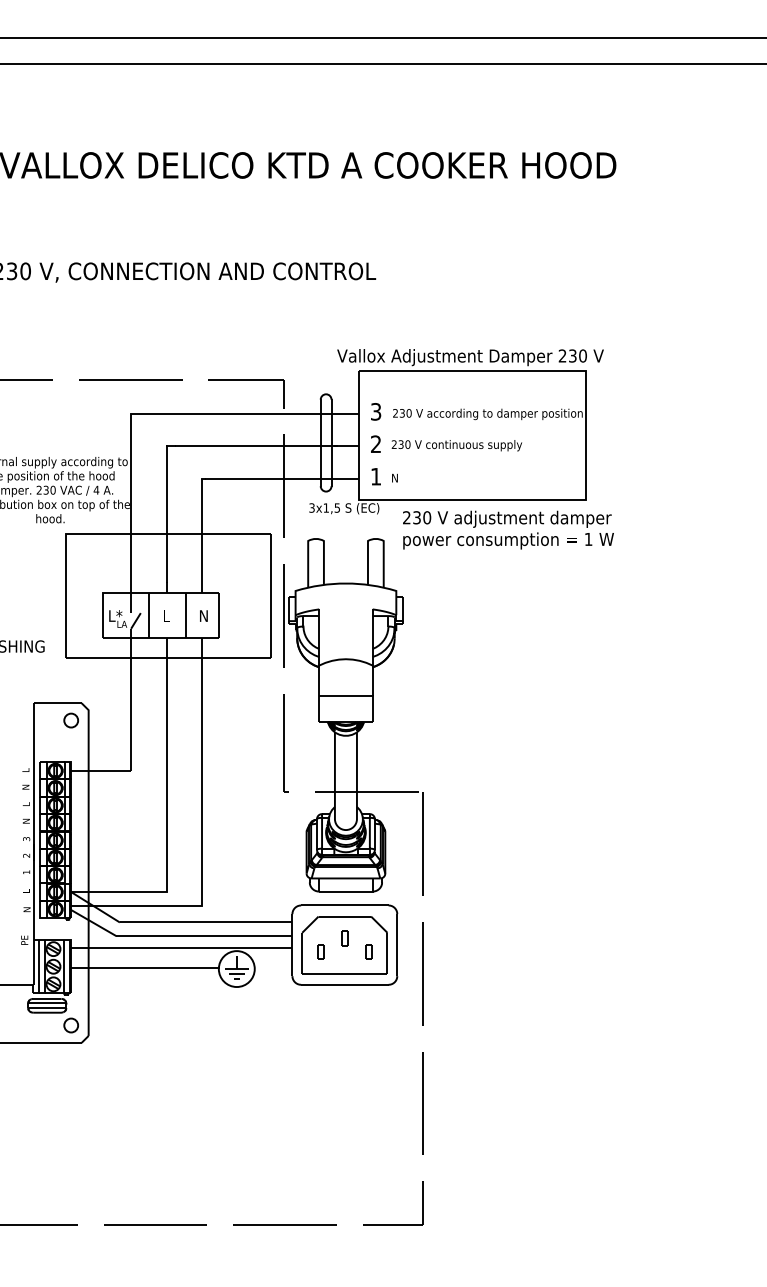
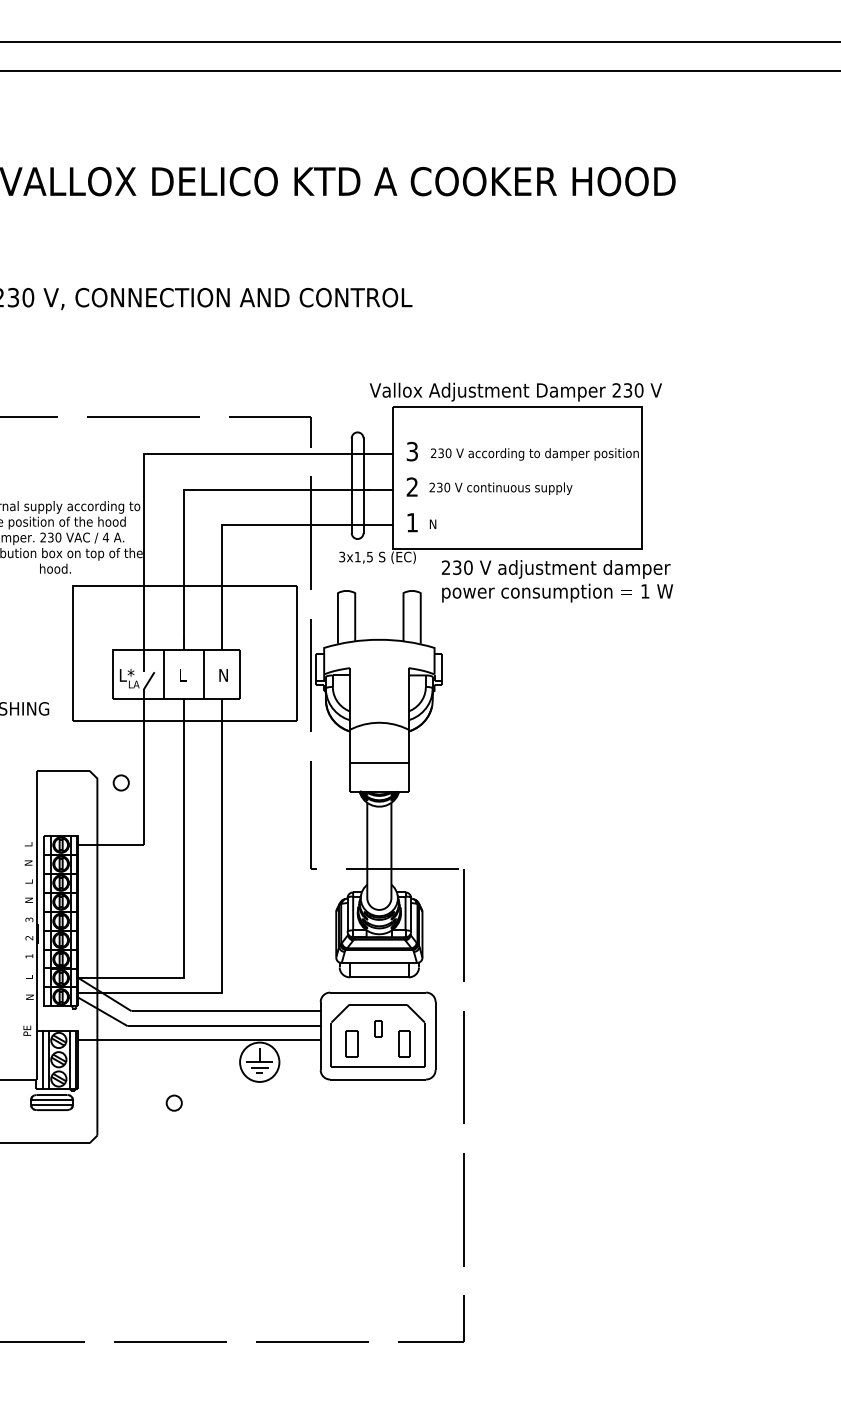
circle: (70, 720) -> (120, 782), moved
part: (320, 951) -> (351, 1042), size x1.6
part: (368, 951) -> (404, 1042), size x1.6
line: (145, 968) -> (159, 1061), removed
circle: (70, 1024) -> (173, 1102), moved

